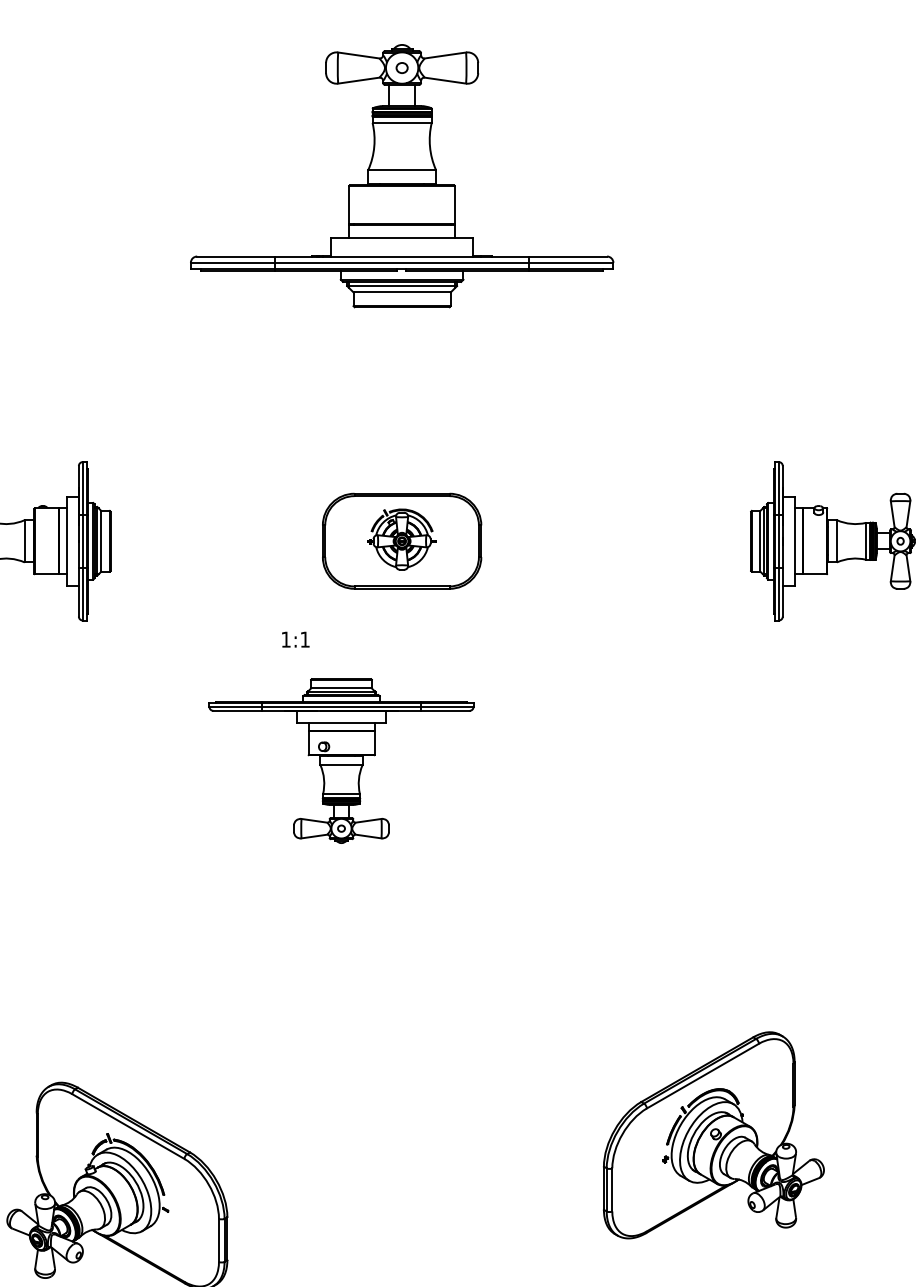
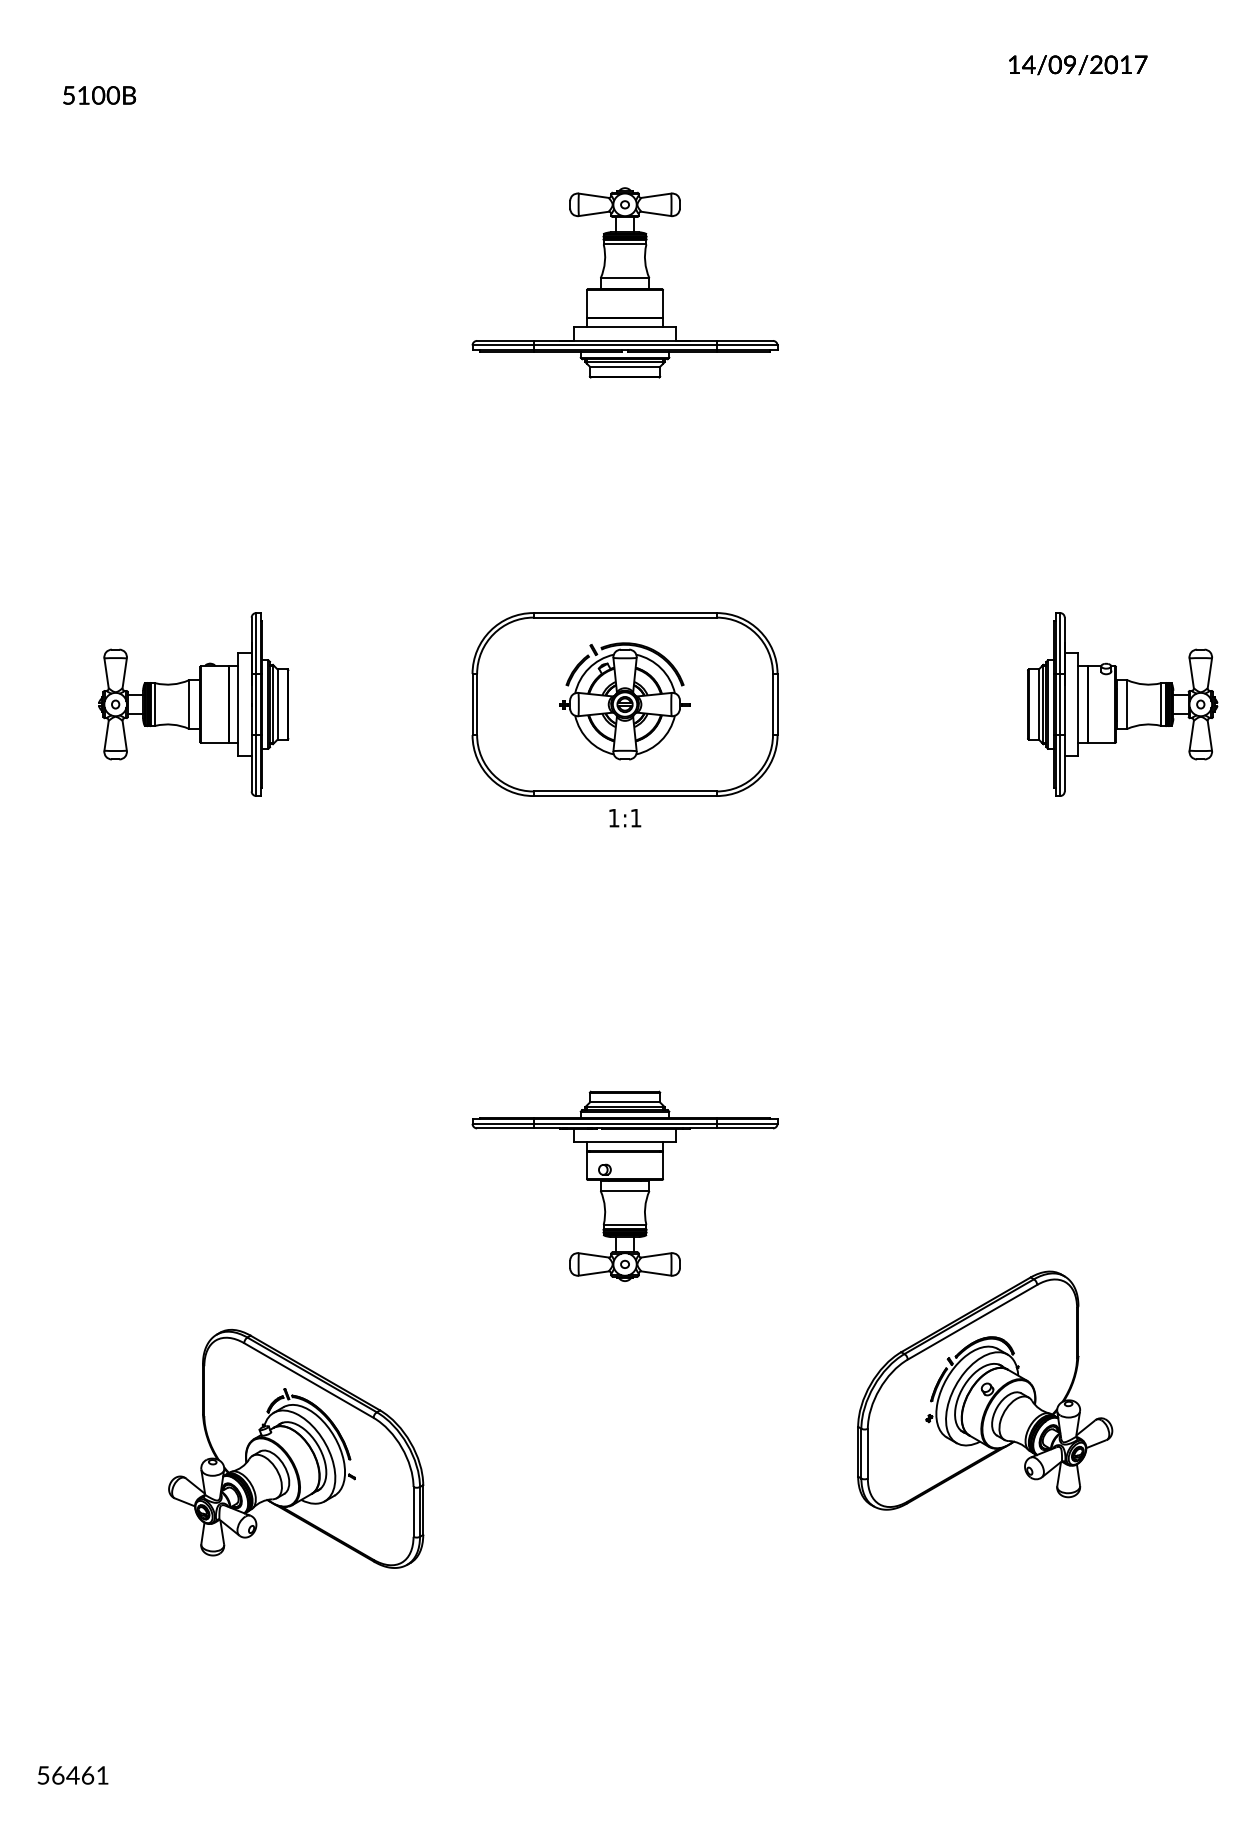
part: (401, 175) -> (624, 282), size x0.62
part: (401, 541) -> (624, 704), size x1.67
text: (296, 639) -> (625, 818), moved
part: (341, 760) -> (624, 1185), moved

